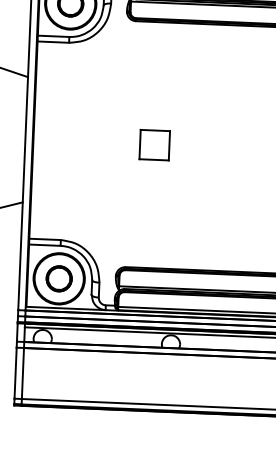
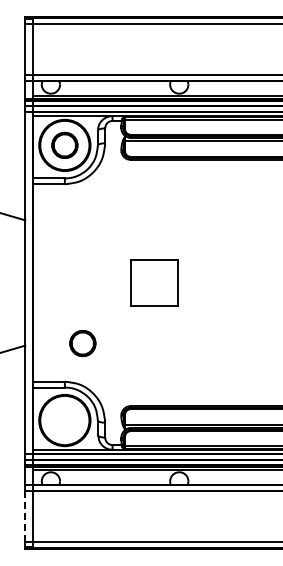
part: (154, 144) -> (154, 282), size x1.6
part: (58, 278) -> (82, 343), moved
line: (15, 373) -> (25, 516), solid -> dashed

